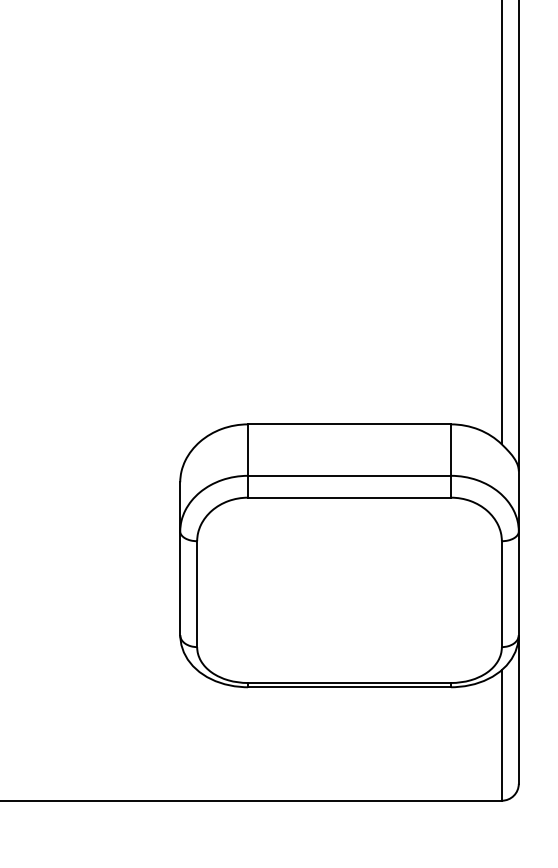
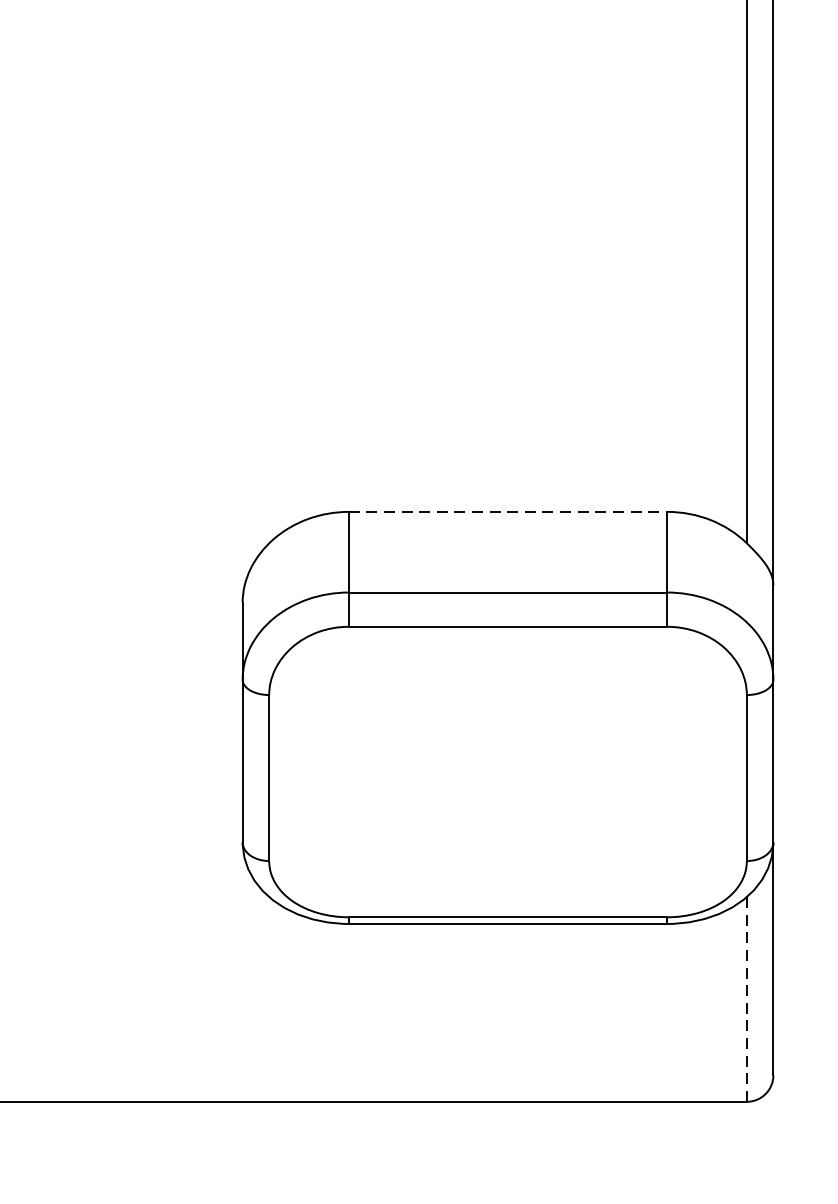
line: (349, 424) -> (507, 512), solid -> dashed
line: (501, 734) -> (746, 998), solid -> dashed

